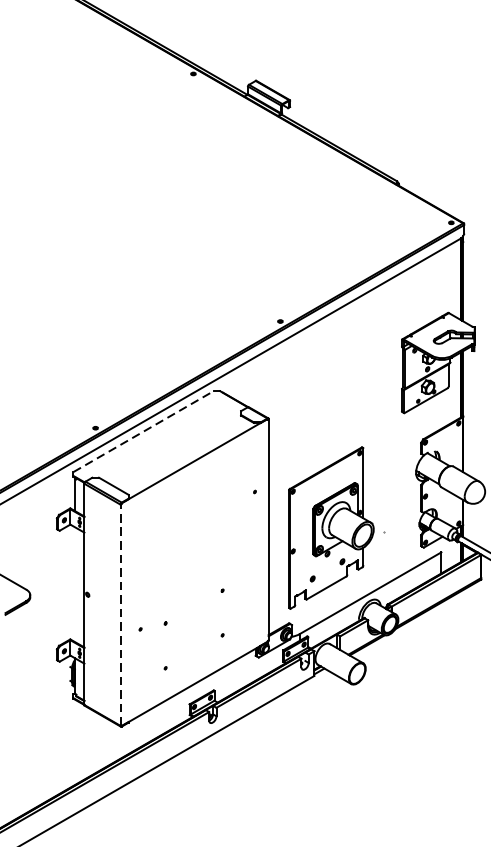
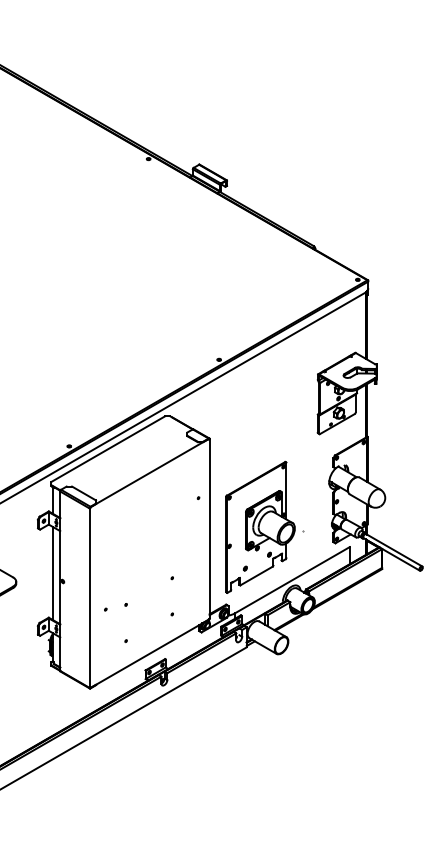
line: (143, 432) -> (108, 449), dashed -> solid
line: (74, 583) -> (52, 572), added
line: (120, 615) -> (89, 598), dashed -> solid

